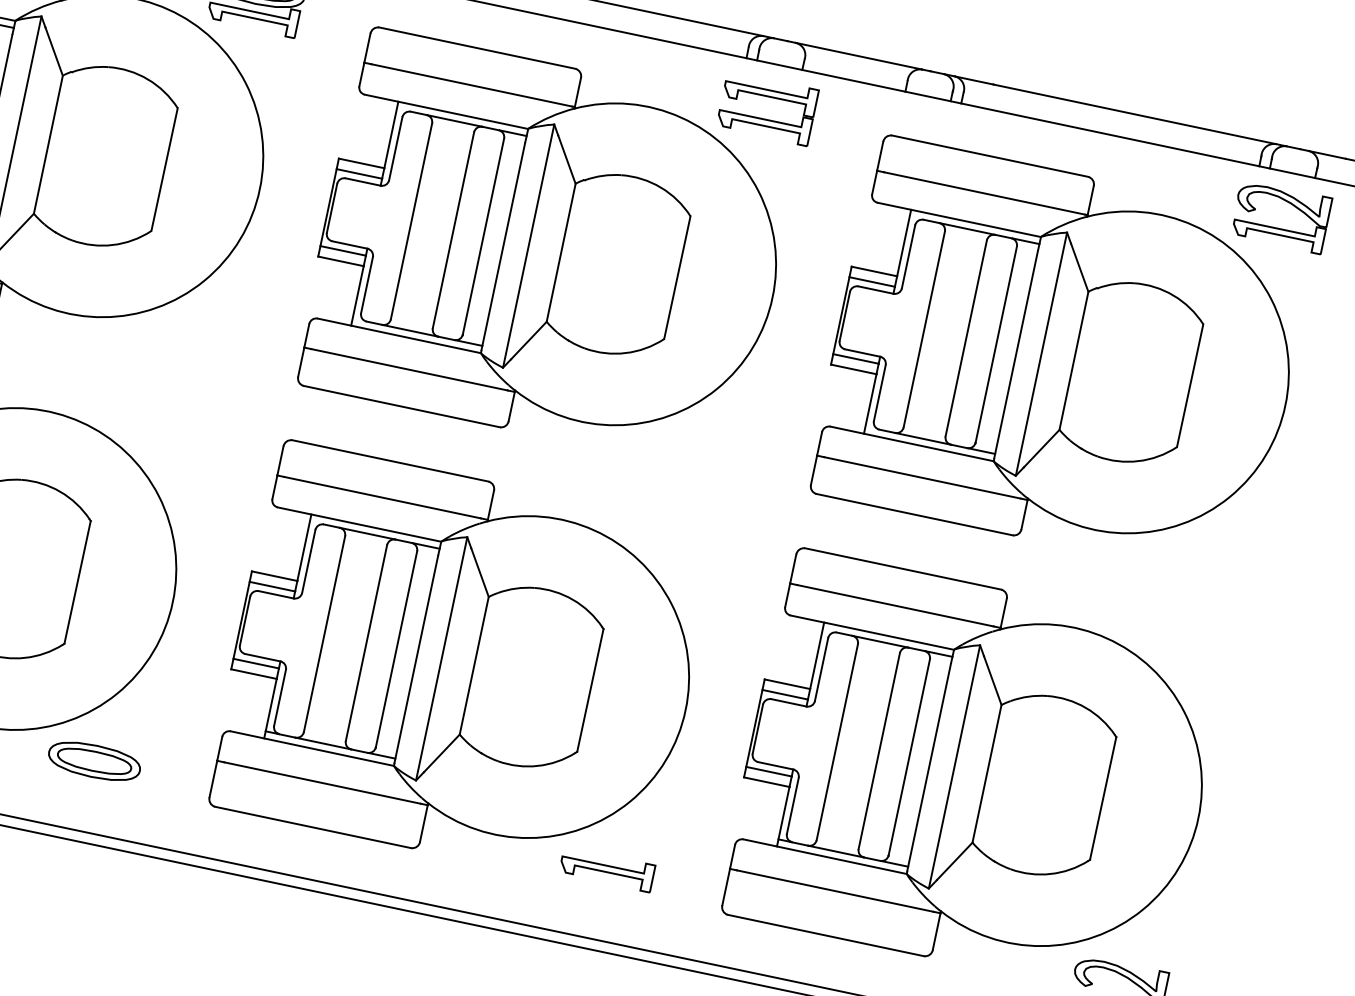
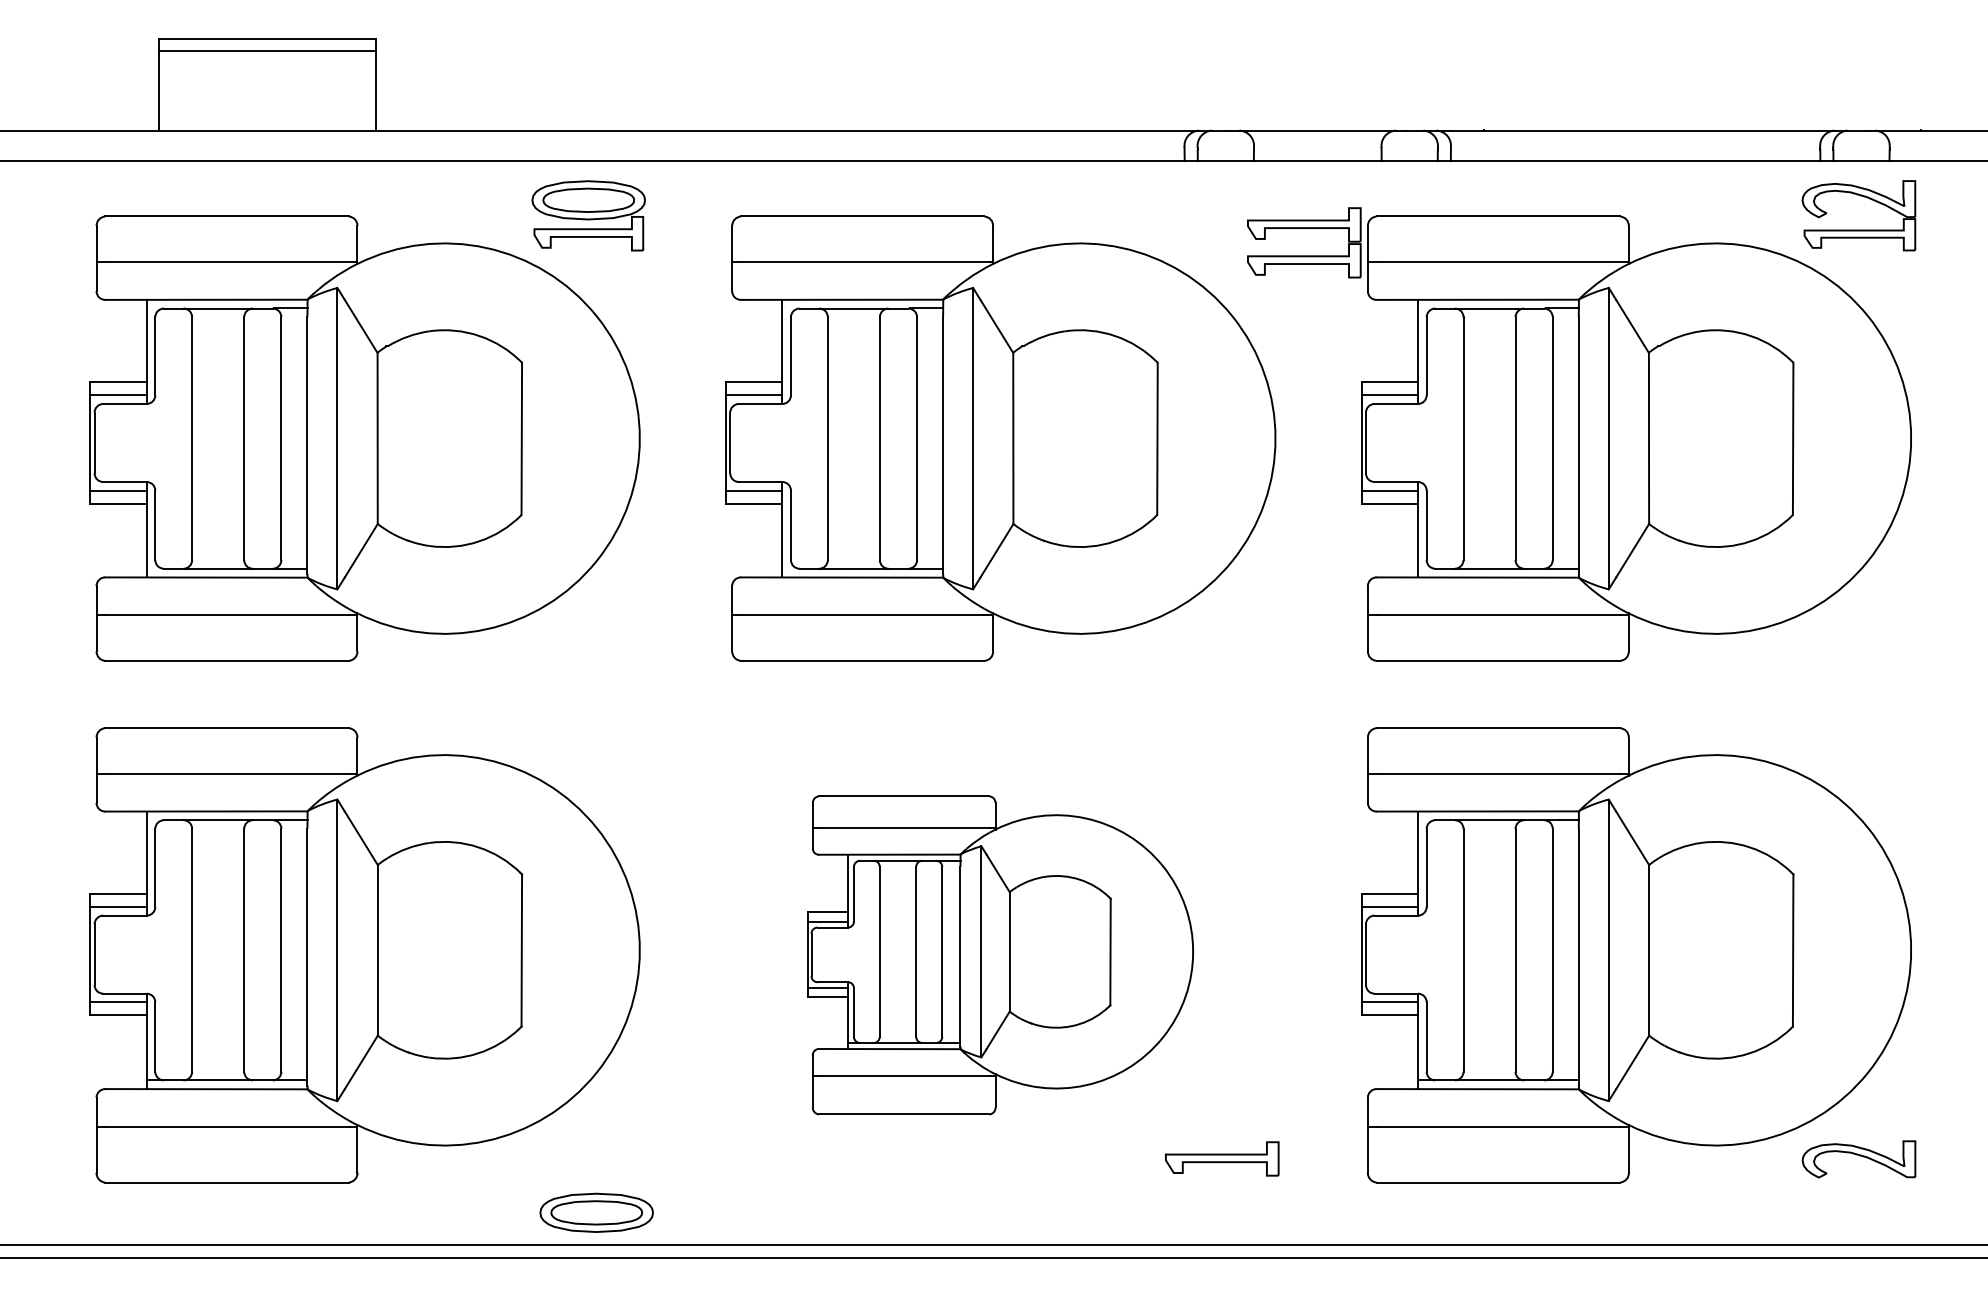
part: (765, 119) -> (1304, 255), moved
part: (462, 667) -> (1000, 955), size x0.7
part: (94, 761) -> (596, 1212), moved

